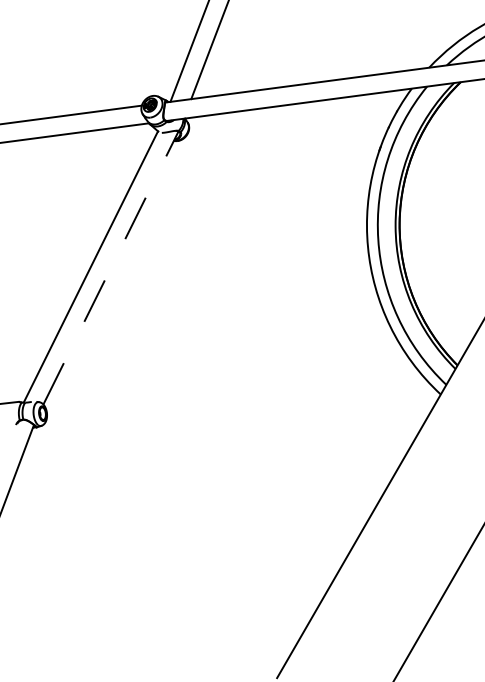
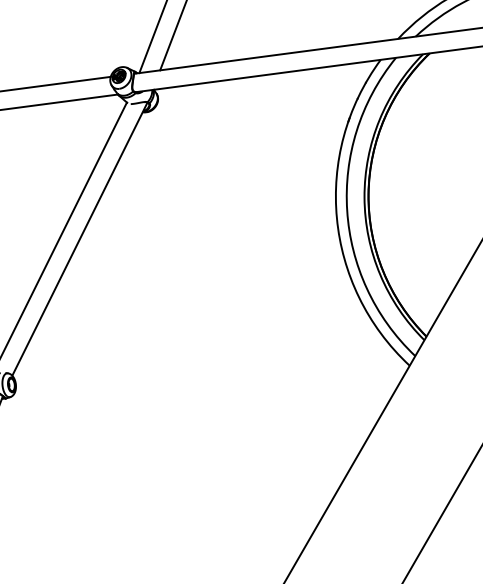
line: (111, 267) -> (80, 238), dashed -> solid

